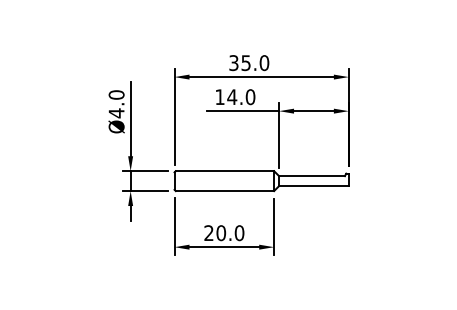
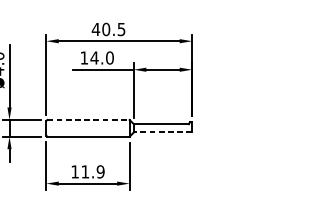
text: (248, 63) -> (108, 29), 35.0 -> 40.5
line: (225, 171) -> (88, 120), solid -> dashed
line: (313, 186) -> (162, 132), solid -> dashed
text: (224, 233) -> (88, 172), 20.0 -> 11.9

